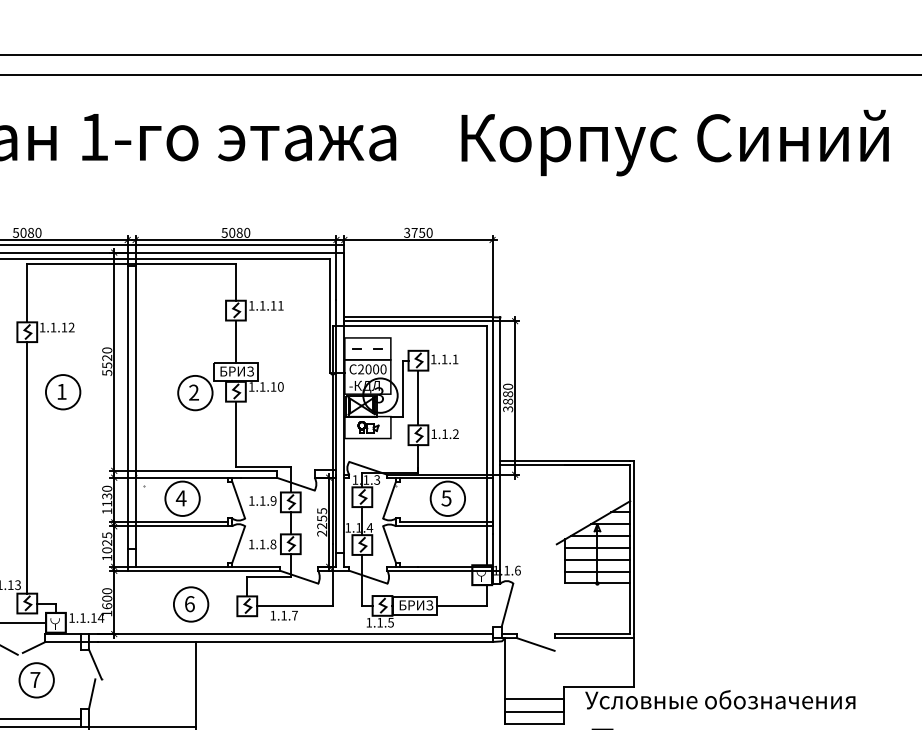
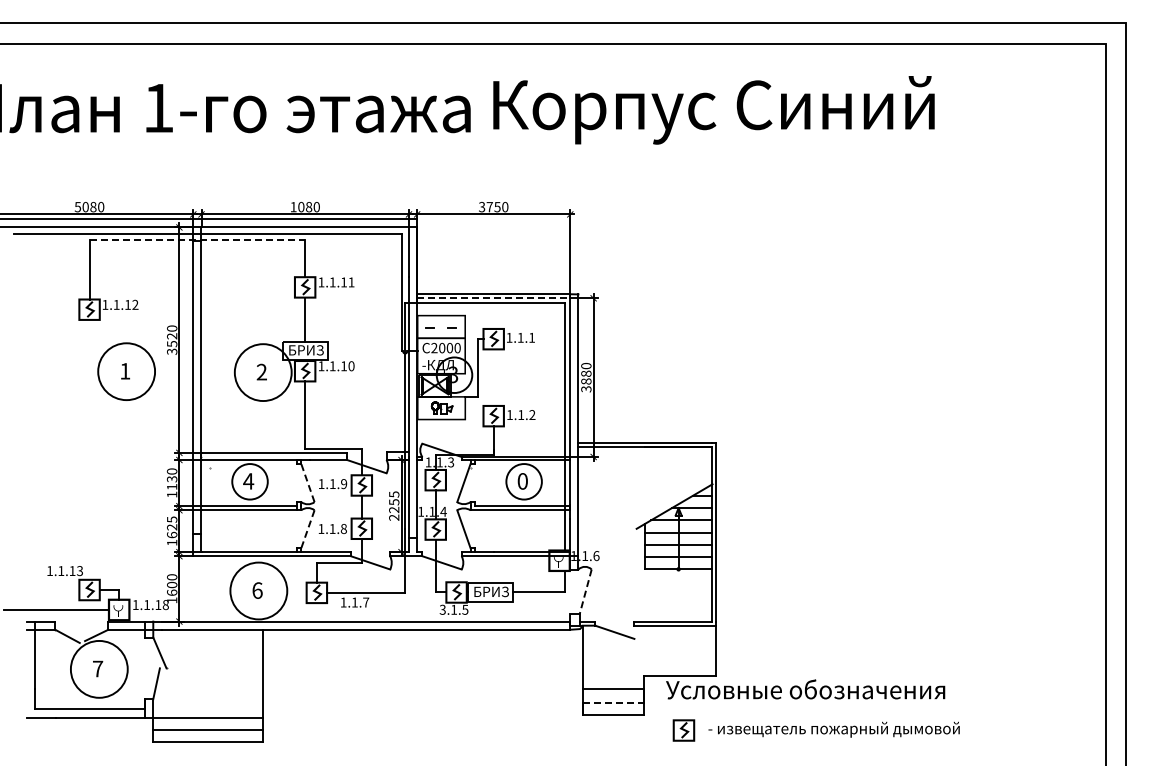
text: (674, 143) -> (713, 110), moved
text: (224, 233) -> (293, 207), 5080 -> 1080
line: (131, 264) -> (197, 239), solid -> dashed
line: (418, 321) -> (493, 298), solid -> dashed
text: (106, 372) -> (171, 351), 5520 -> 3520
circle: (63, 392) -> (126, 371), size x1.6
circle: (195, 392) -> (263, 372), size x1.6
line: (418, 397) -> (493, 377), removed
line: (27, 467) -> (89, 449), removed
text: (446, 498) -> (522, 481), 5 -> 0
line: (238, 499) -> (307, 482), solid -> dashed
line: (238, 544) -> (307, 529), solid -> dashed
text: (107, 549) -> (172, 534), 1025 -> 1625
circle: (190, 603) -> (258, 590), size x1.6
line: (507, 605) -> (585, 592), solid -> dashed
text: (100, 618) -> (165, 605), 1.1.14 -> 1.1.18
text: (368, 622) -> (442, 609), 1.1.5 -> 3.1.5
circle: (36, 680) -> (99, 669), size x1.6
line: (534, 712) -> (613, 702), solid -> dashed

